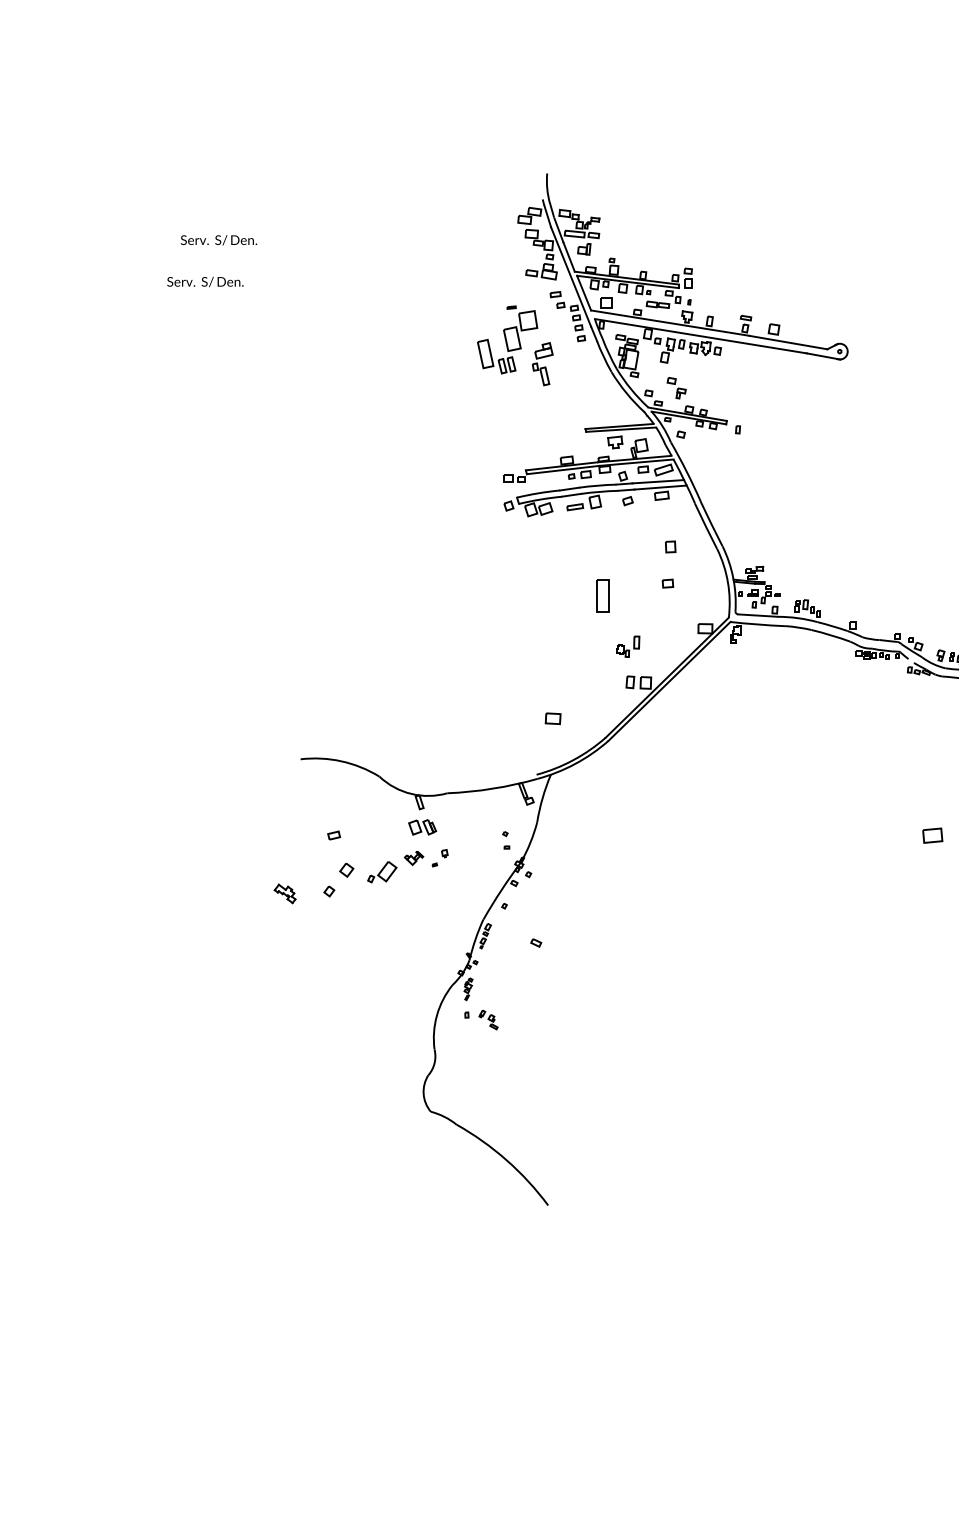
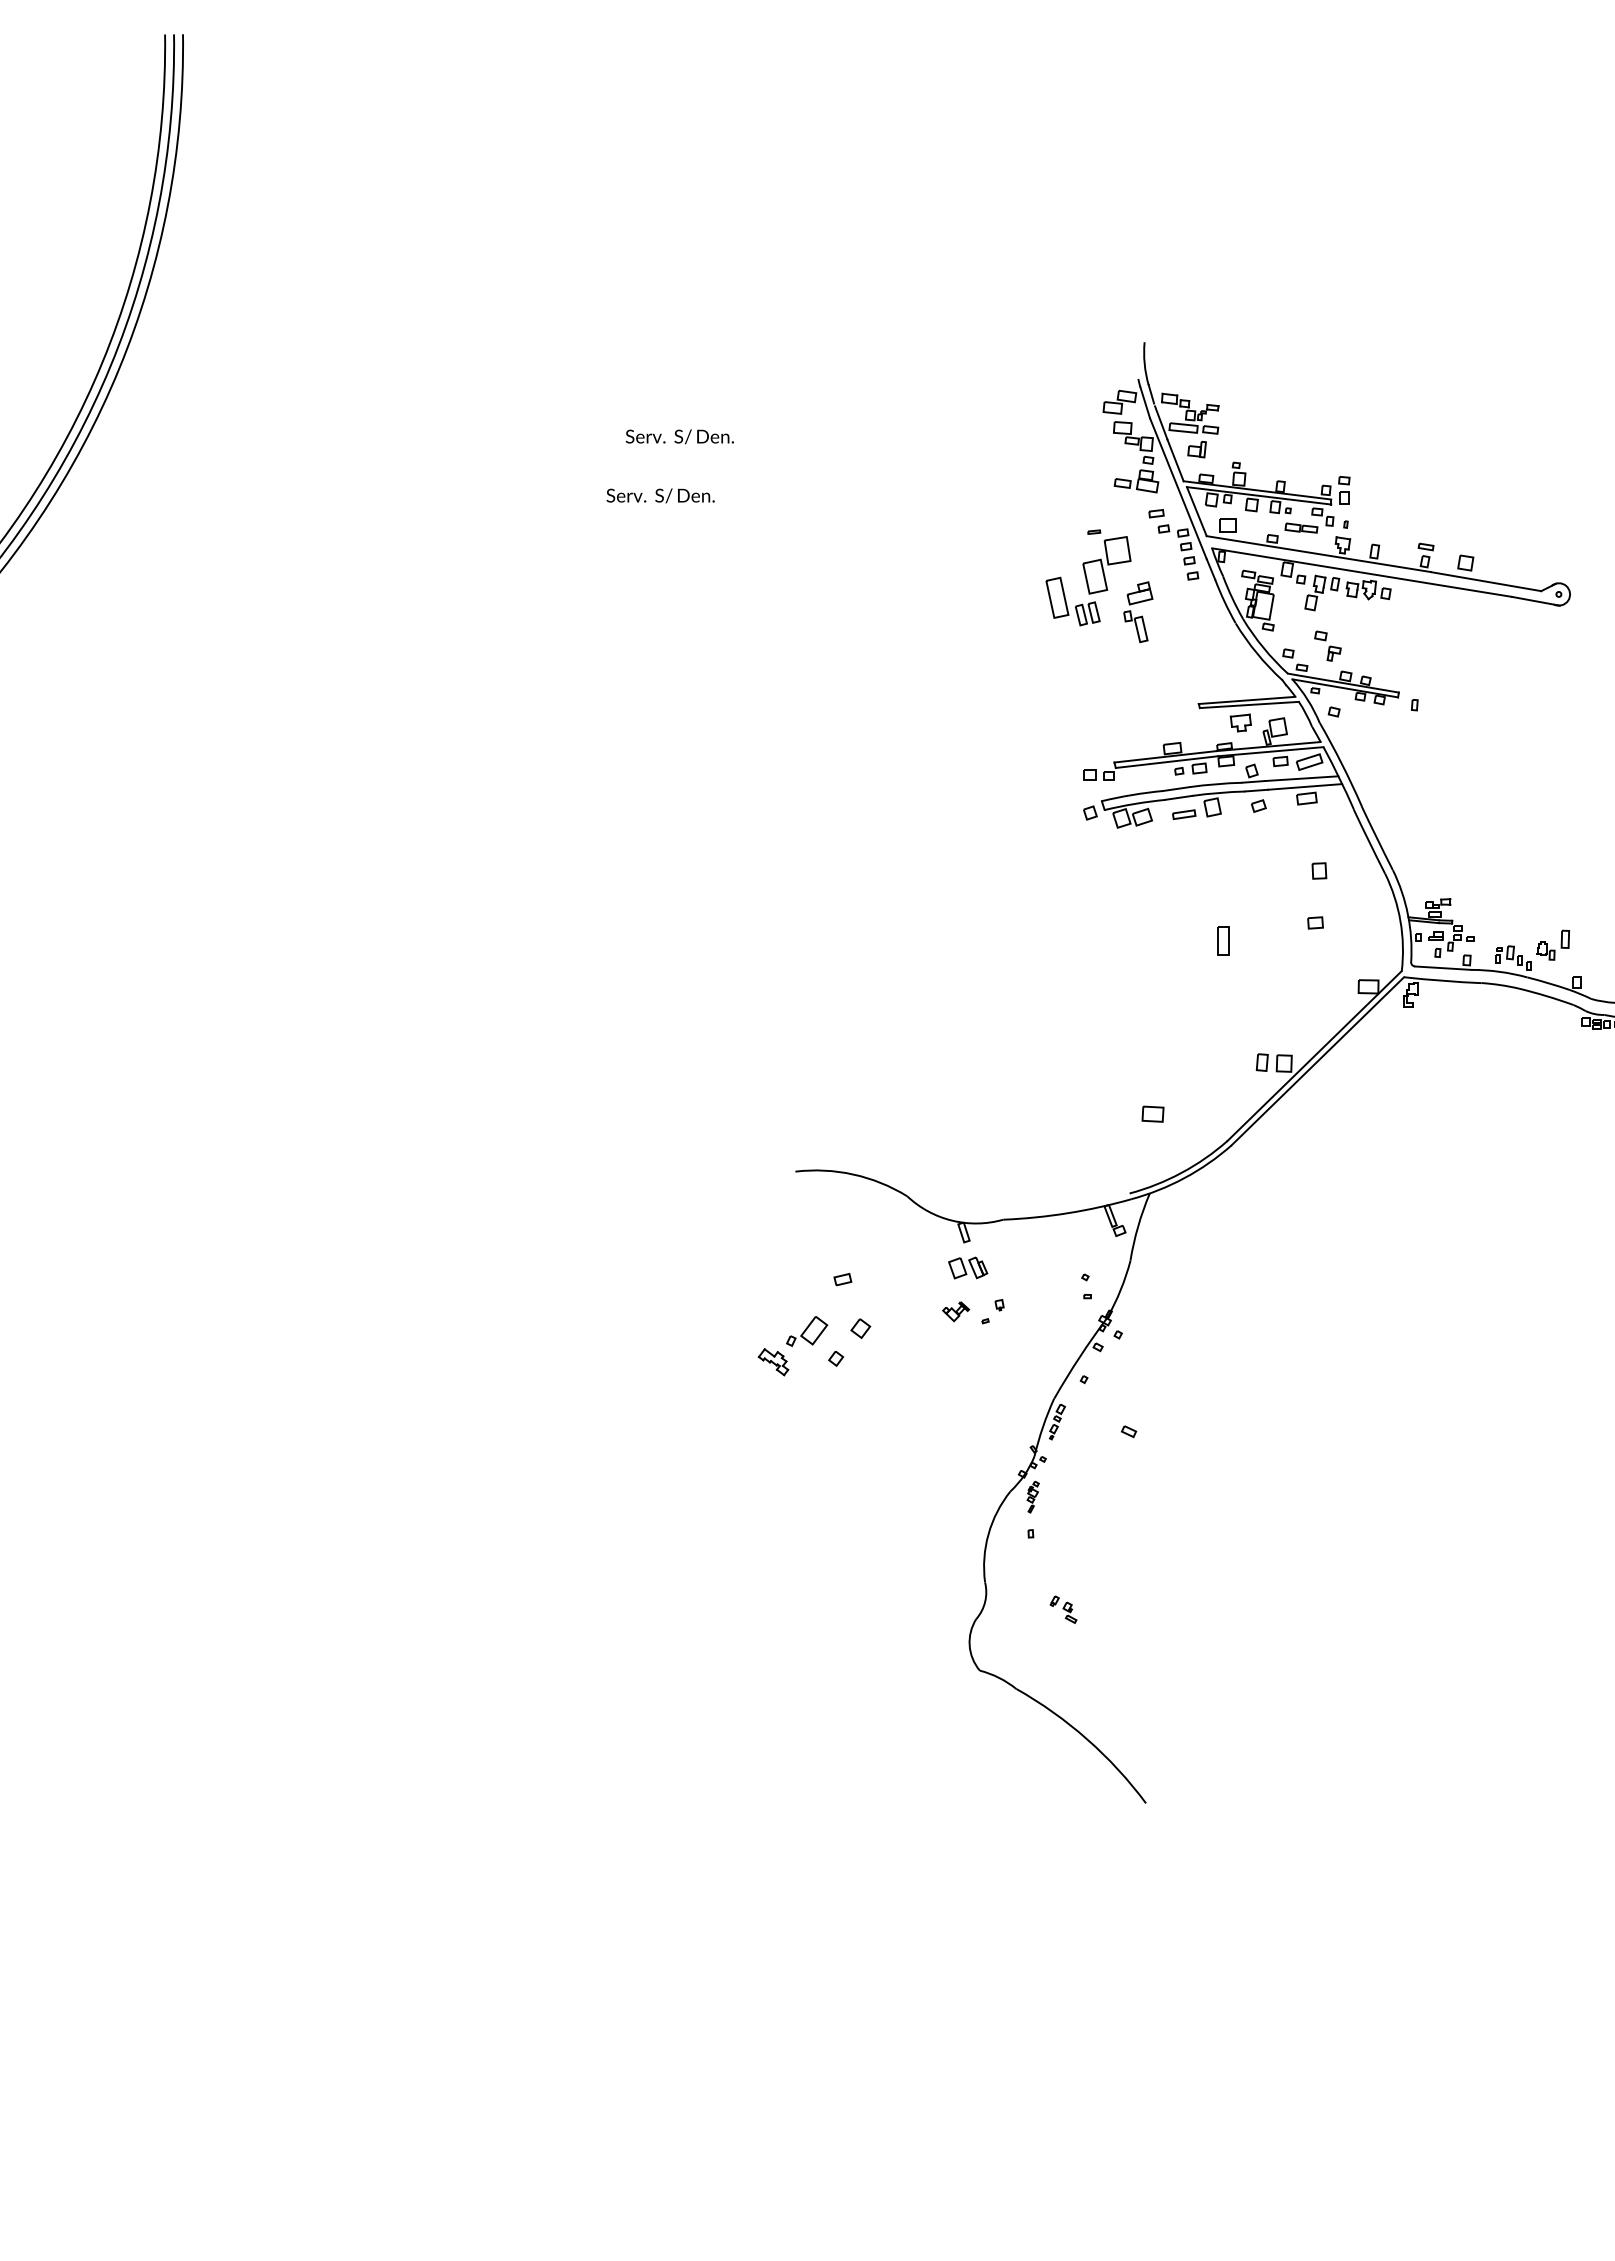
part: (602, 596) -> (1223, 940), size x0.62
part: (628, 646) -> (1553, 944), moved
part: (382, 872) -> (807, 1331), moved
part: (488, 1019) -> (1063, 1609), moved

